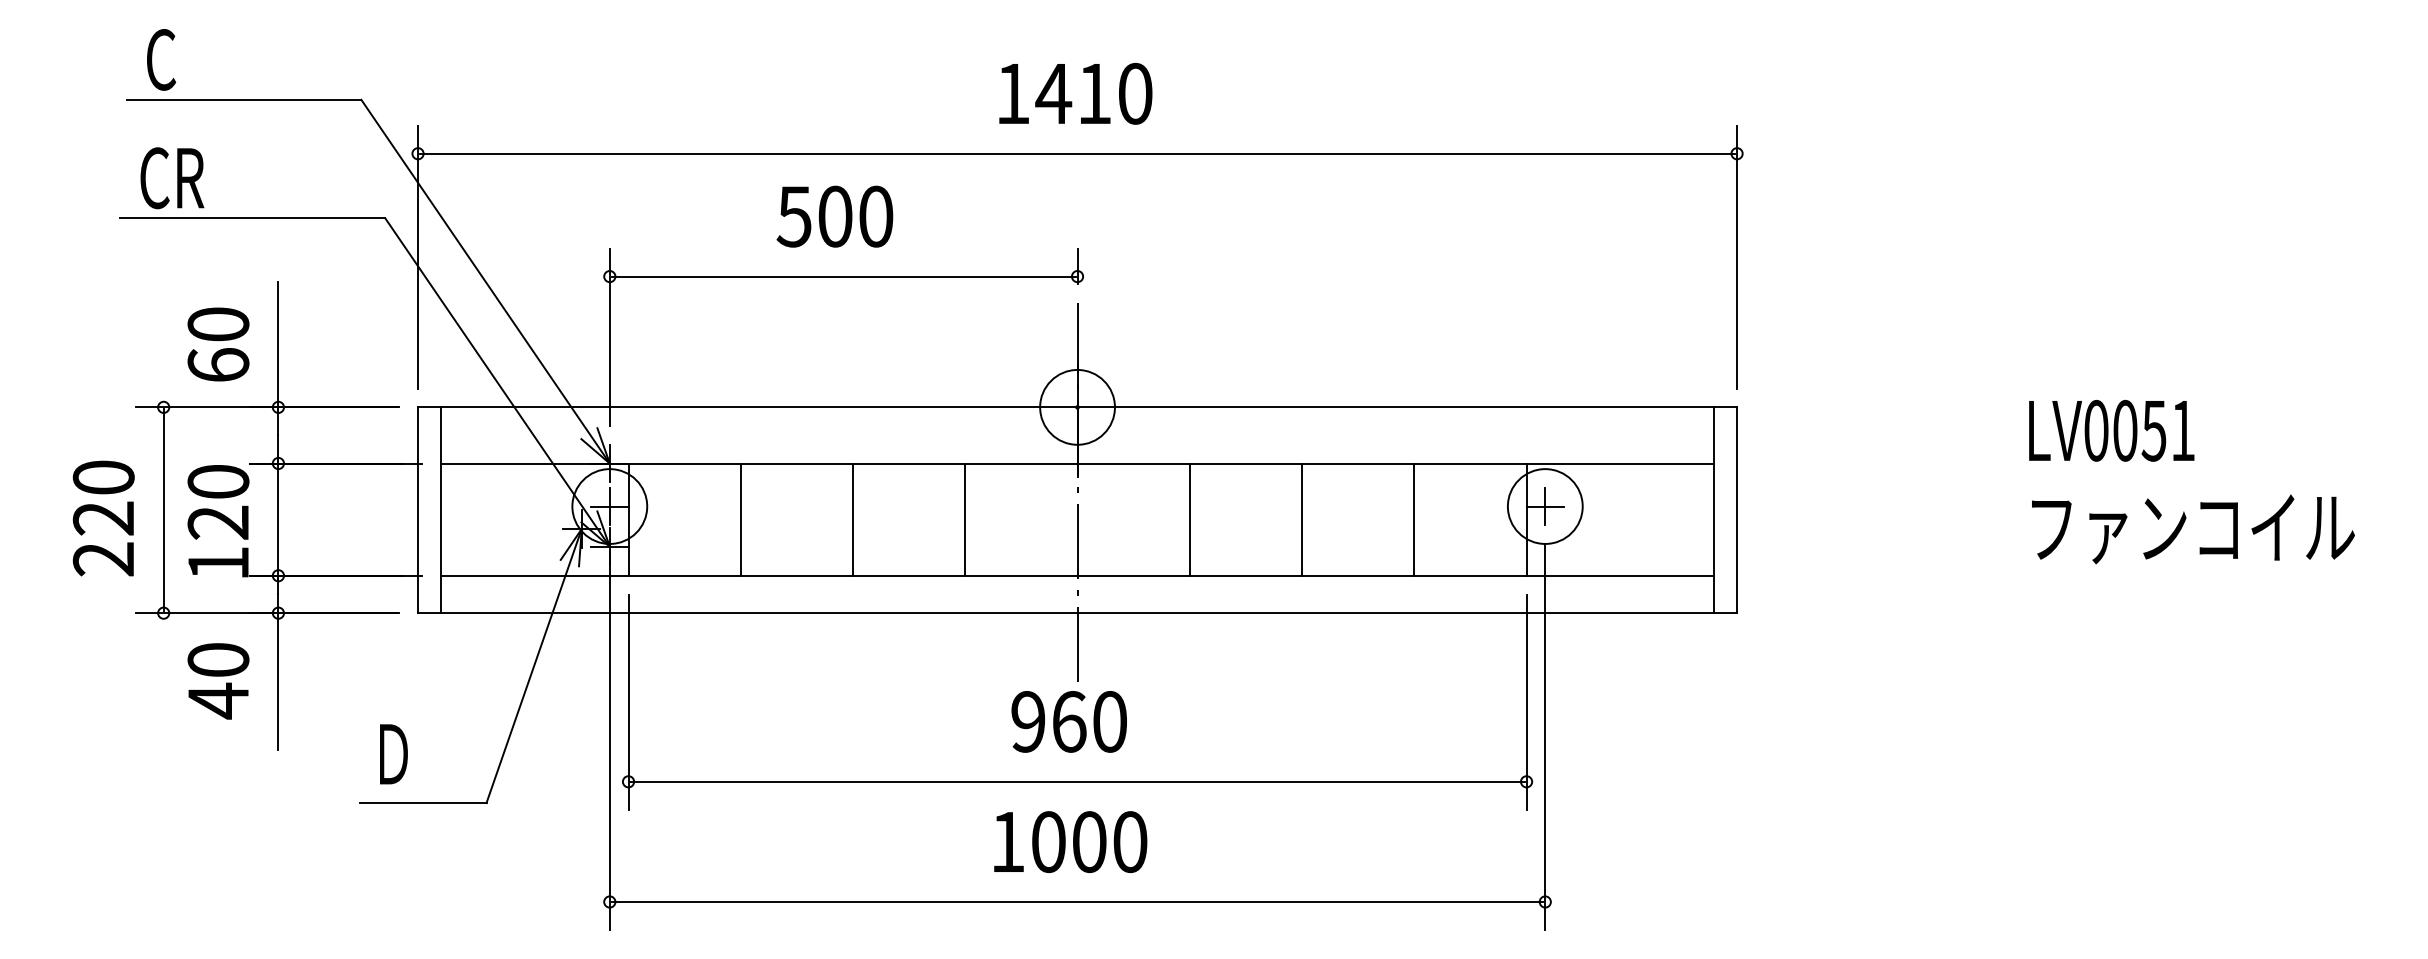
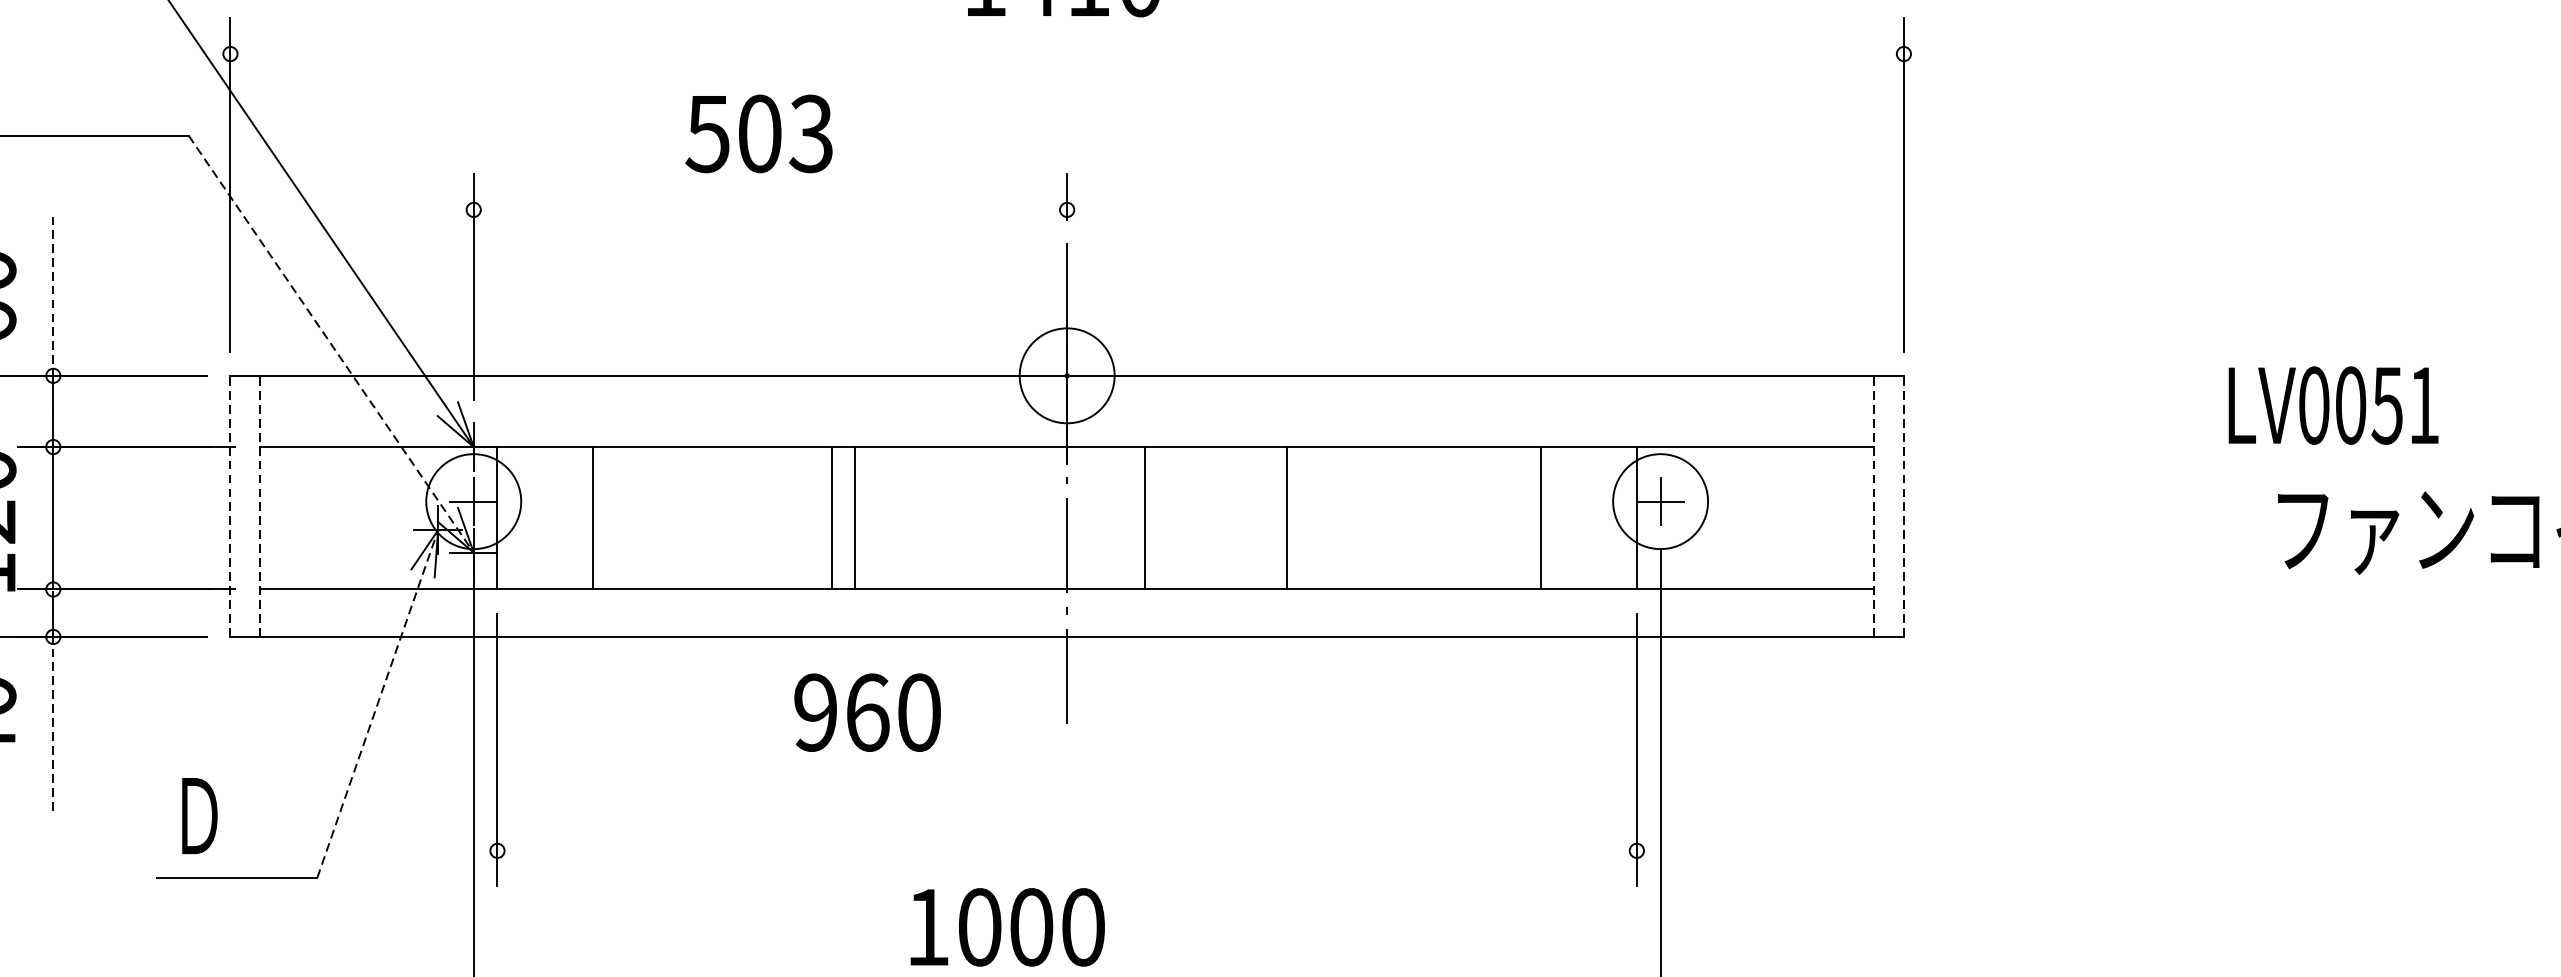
line: (1077, 153) -> (1067, 53), removed
text: (875, 216) -> (810, 133), 500 -> 503
line: (843, 276) -> (770, 209), removed
line: (278, 345) -> (53, 297), solid -> dashed
line: (497, 382) -> (331, 344), solid -> dashed
text: (2111, 430) -> (2333, 405), moved
line: (418, 510) -> (231, 506), solid -> dashed
line: (441, 510) -> (260, 506), solid -> dashed
line: (1713, 510) -> (1873, 506), solid -> dashed
line: (1737, 510) -> (1904, 506), solid -> dashed
line: (740, 519) -> (592, 518), moved
line: (853, 519) -> (832, 518), moved
line: (965, 519) -> (855, 518), moved
line: (1189, 519) -> (1144, 518), moved
line: (1302, 519) -> (1287, 518), moved
line: (1414, 519) -> (1541, 518), moved
line: (534, 665) -> (378, 703), solid -> dashed
line: (278, 681) -> (53, 723), solid -> dashed
text: (1068, 721) -> (866, 712), moved
line: (1077, 781) -> (1067, 850), removed
text: (1070, 841) -> (1007, 926), moved

